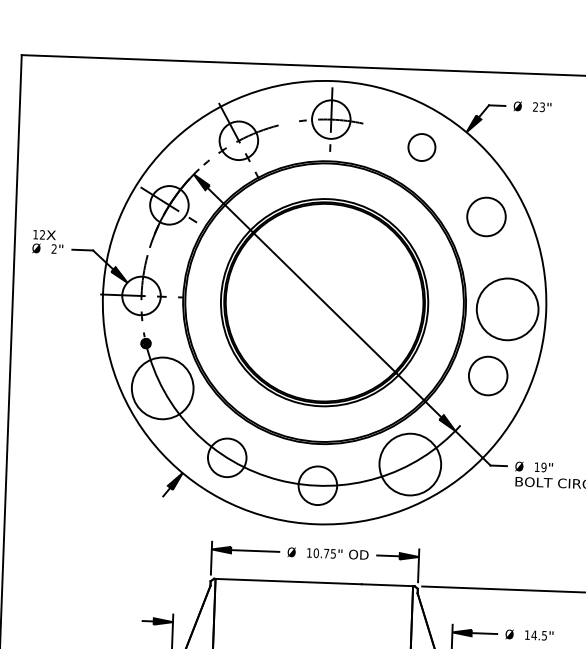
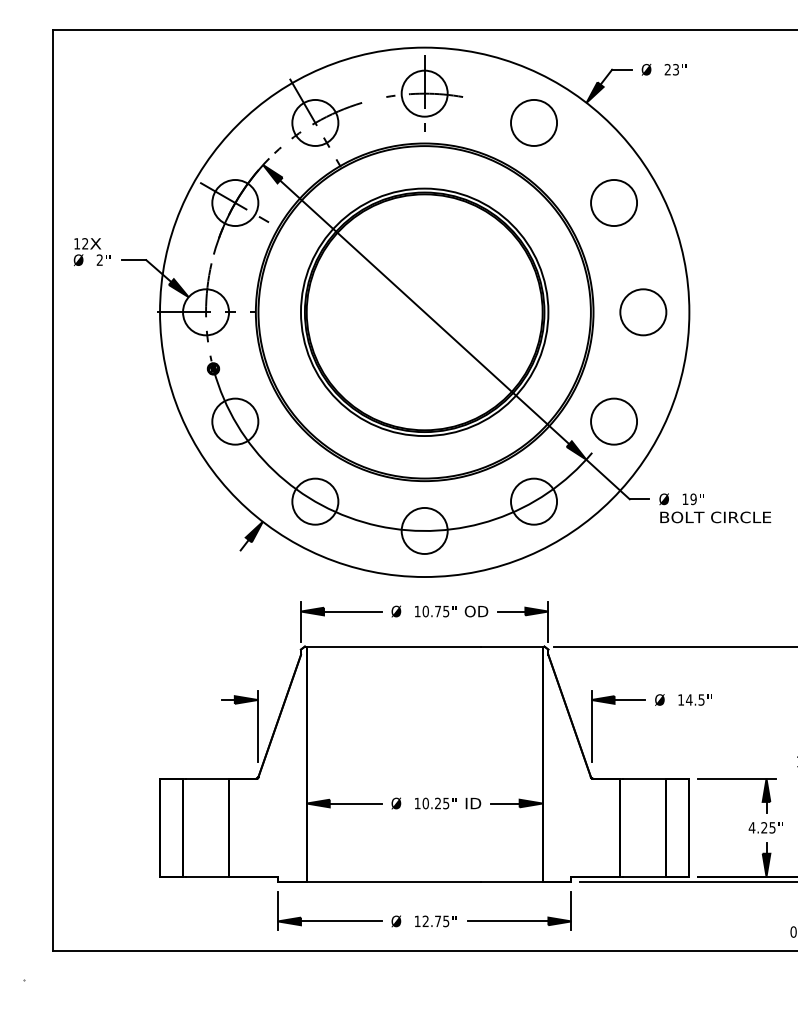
circle: (421, 147) -> (533, 122), size x1.43
circle: (507, 309) -> (643, 312), size x0.62
circle: (487, 375) -> (613, 421), moved
circle: (162, 388) -> (235, 421), size x0.62
circle: (410, 464) -> (534, 501), size x0.62

